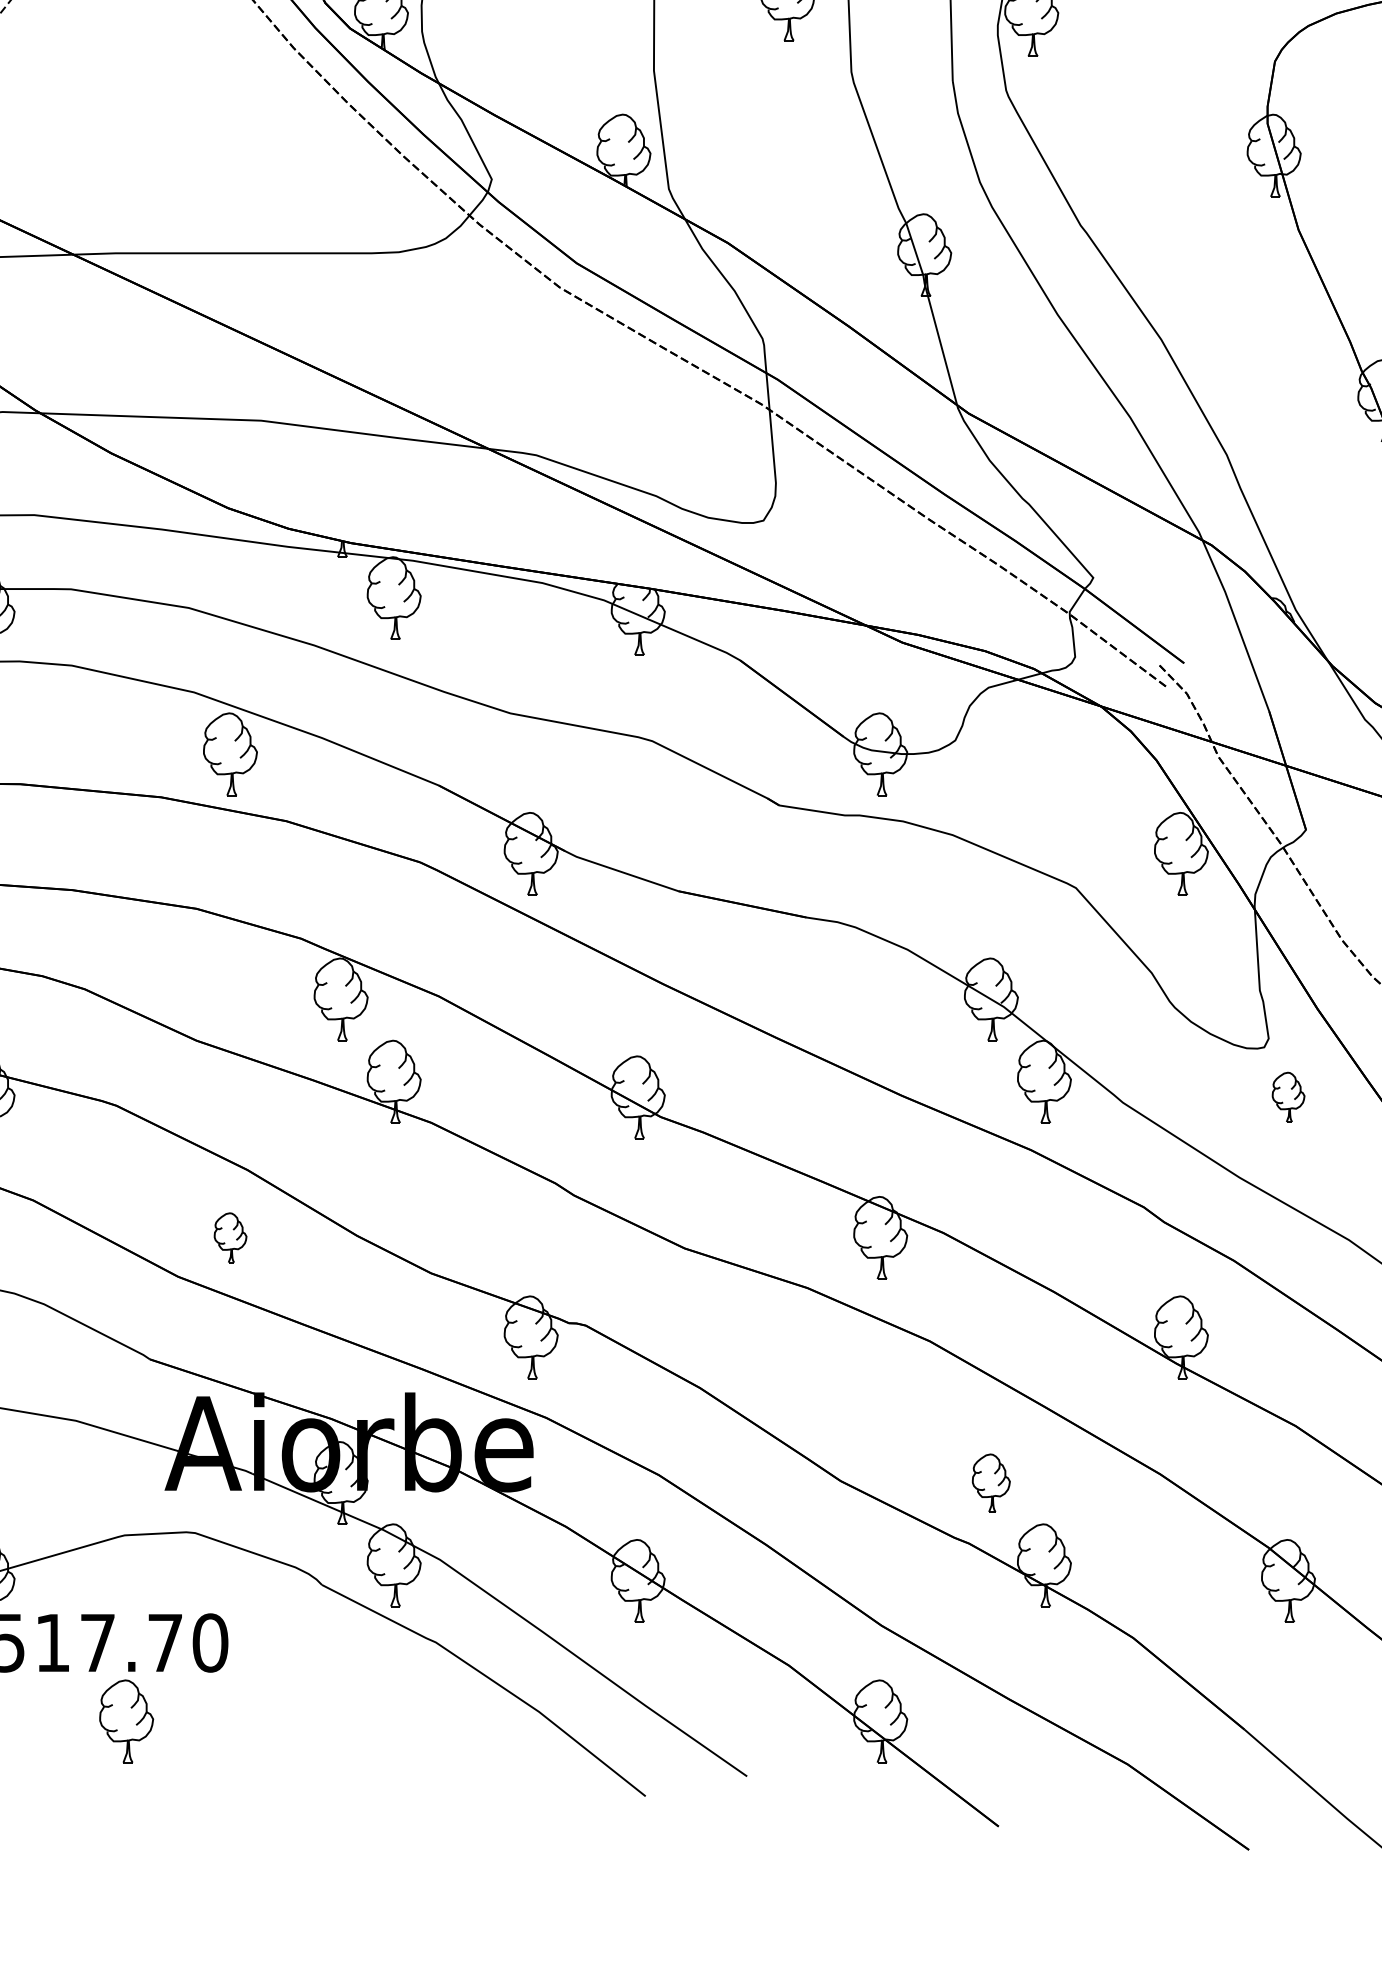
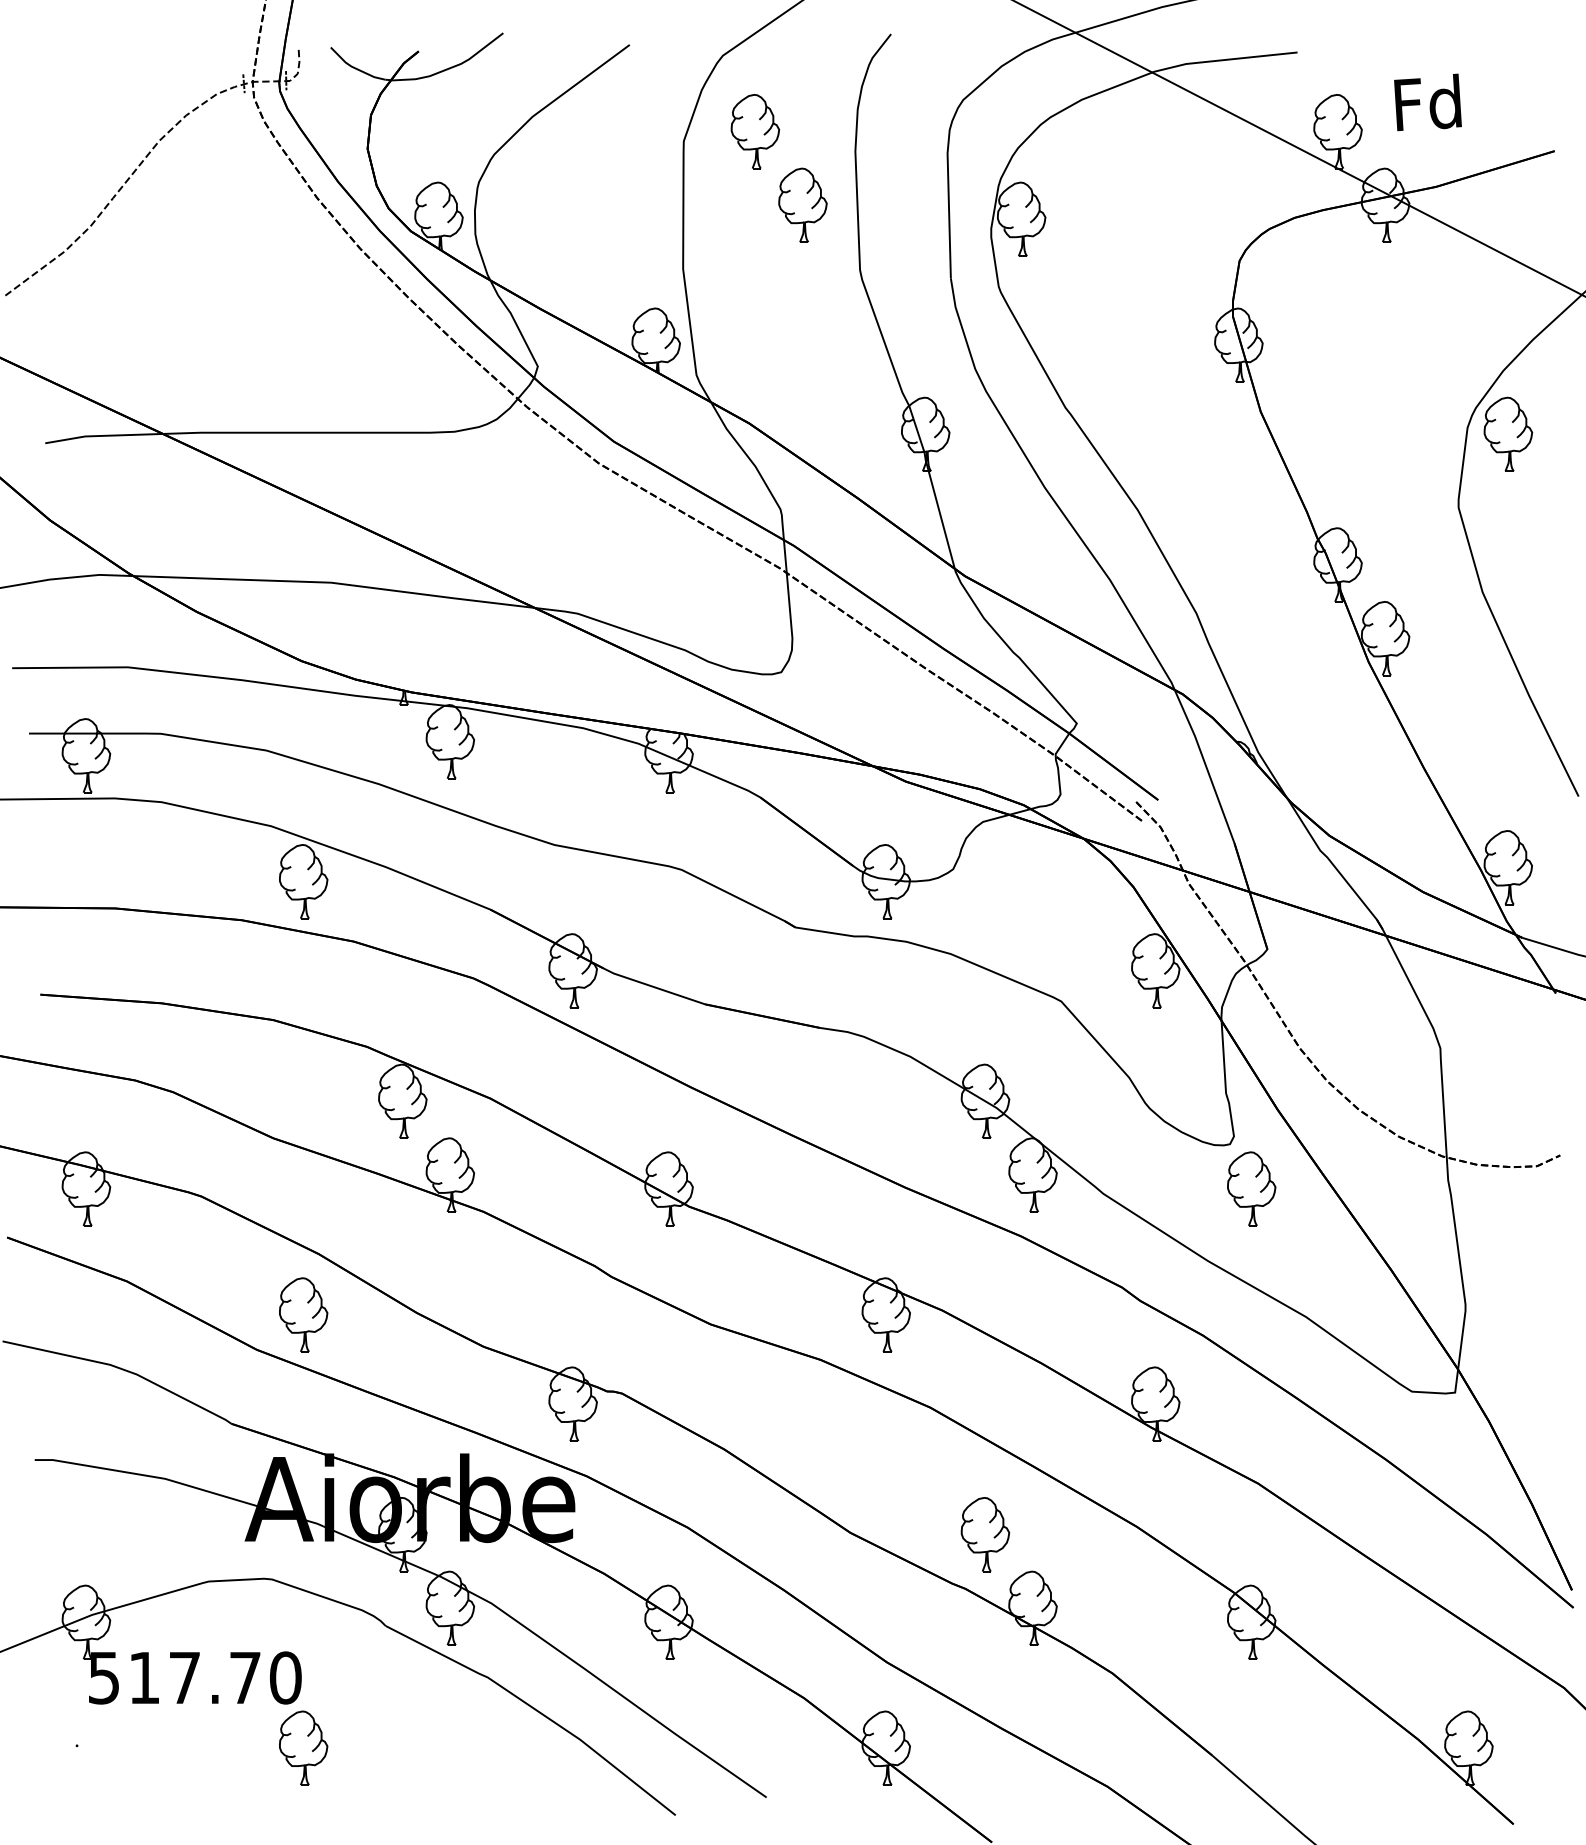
part: (1288, 1096) -> (1251, 1188), size x1.67
part: (230, 1237) -> (303, 1314), size x1.67
part: (991, 1482) -> (985, 1534), size x1.43
part: (126, 1720) -> (303, 1747), moved

